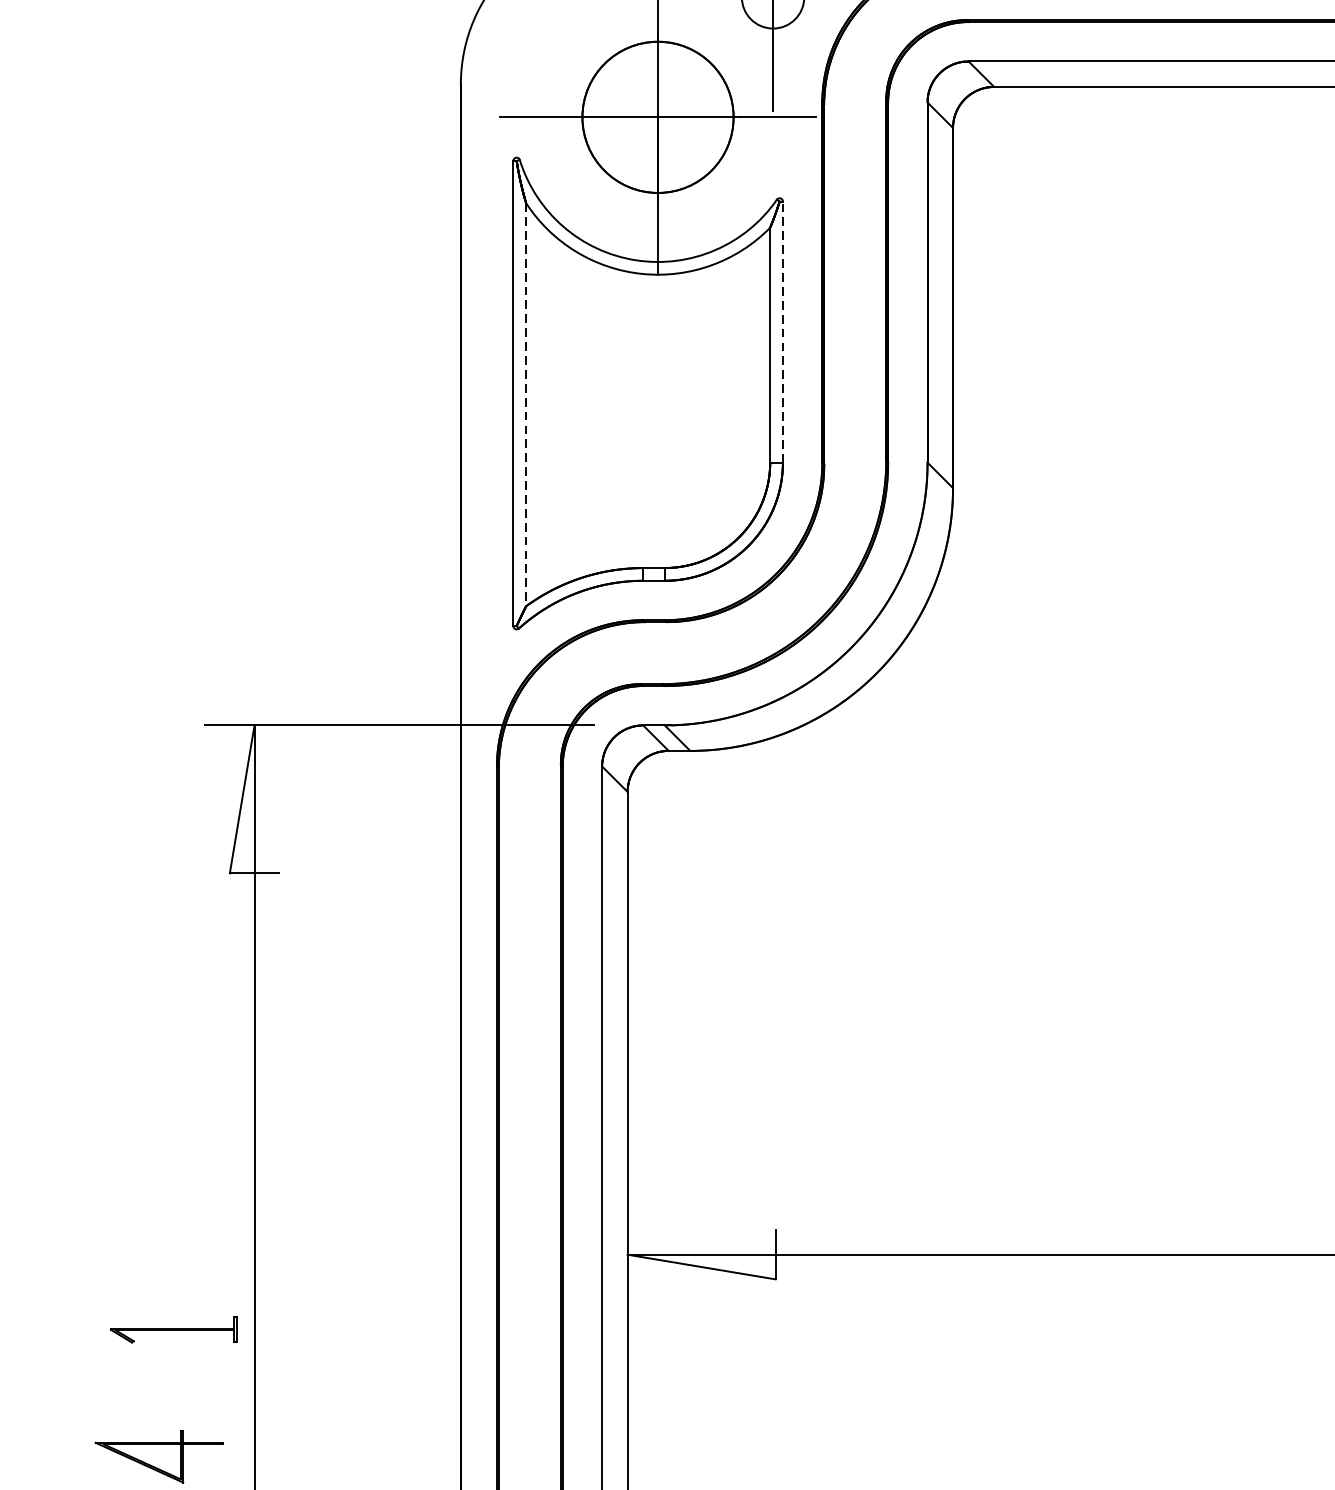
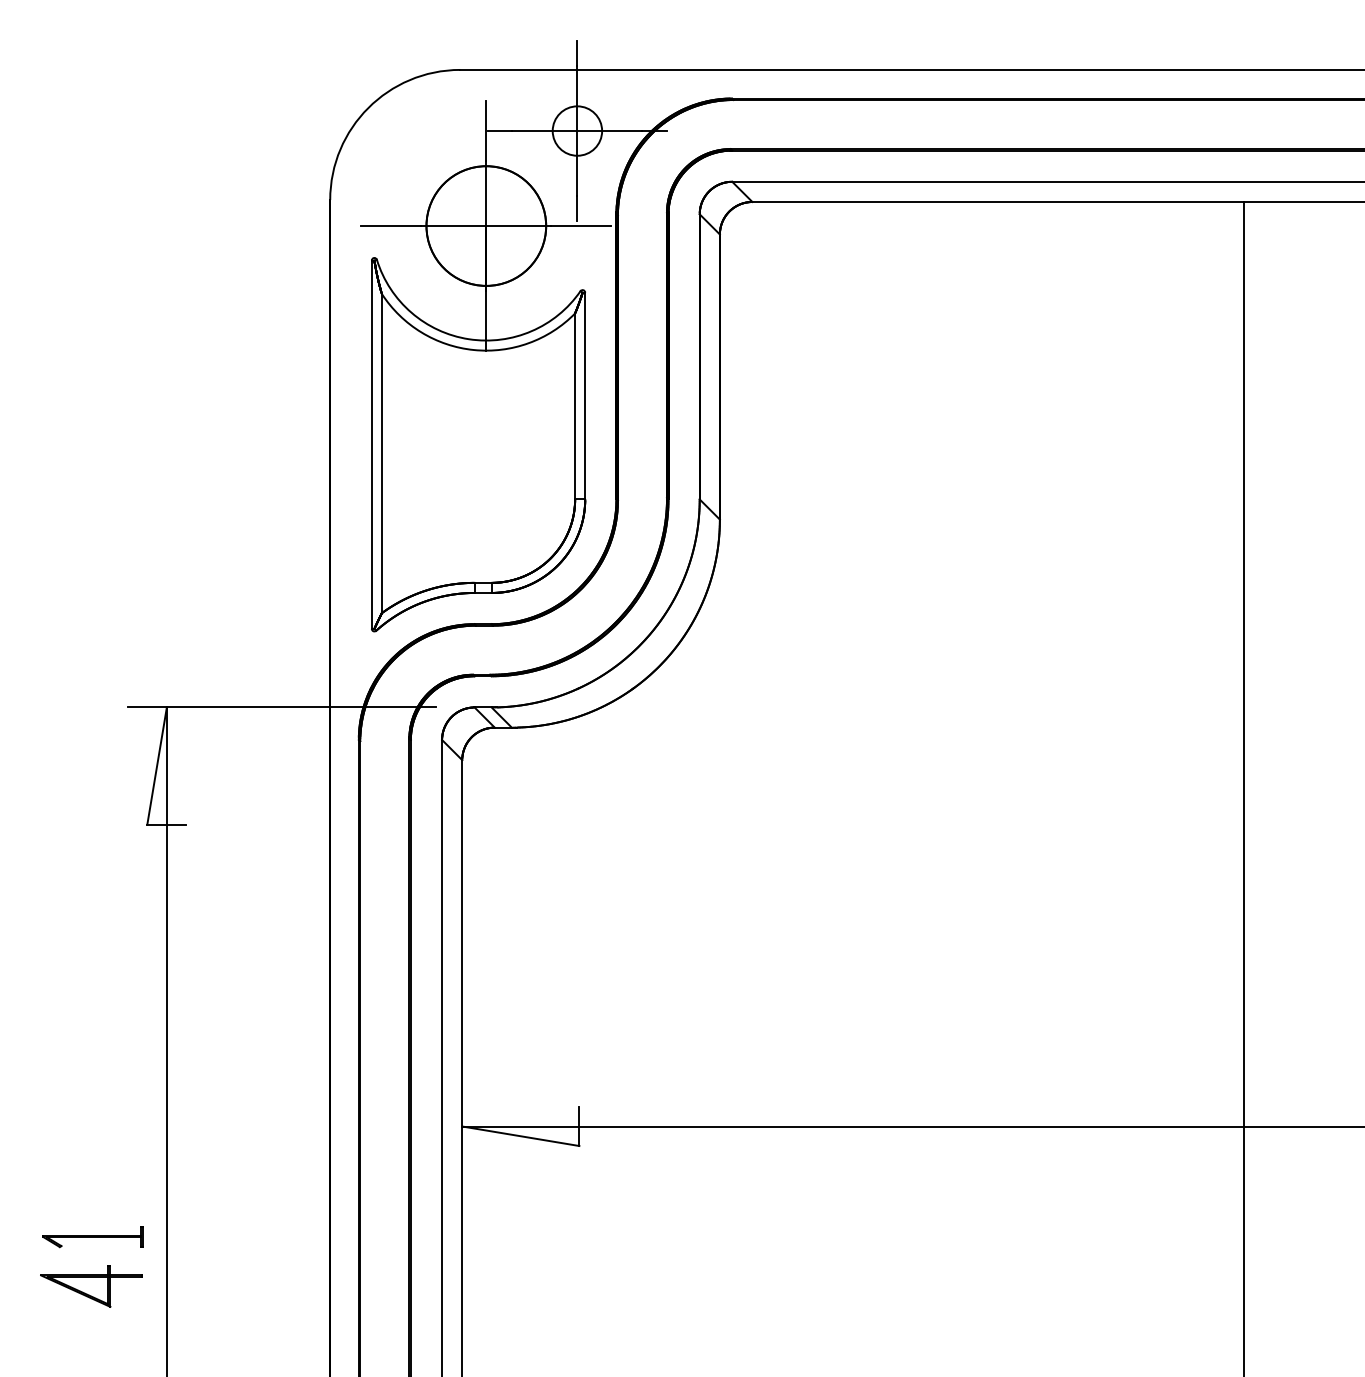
line: (783, 331) -> (585, 395), dashed -> solid
line: (525, 404) -> (381, 453), dashed -> solid
part: (173, 1330) -> (92, 1237), moved

